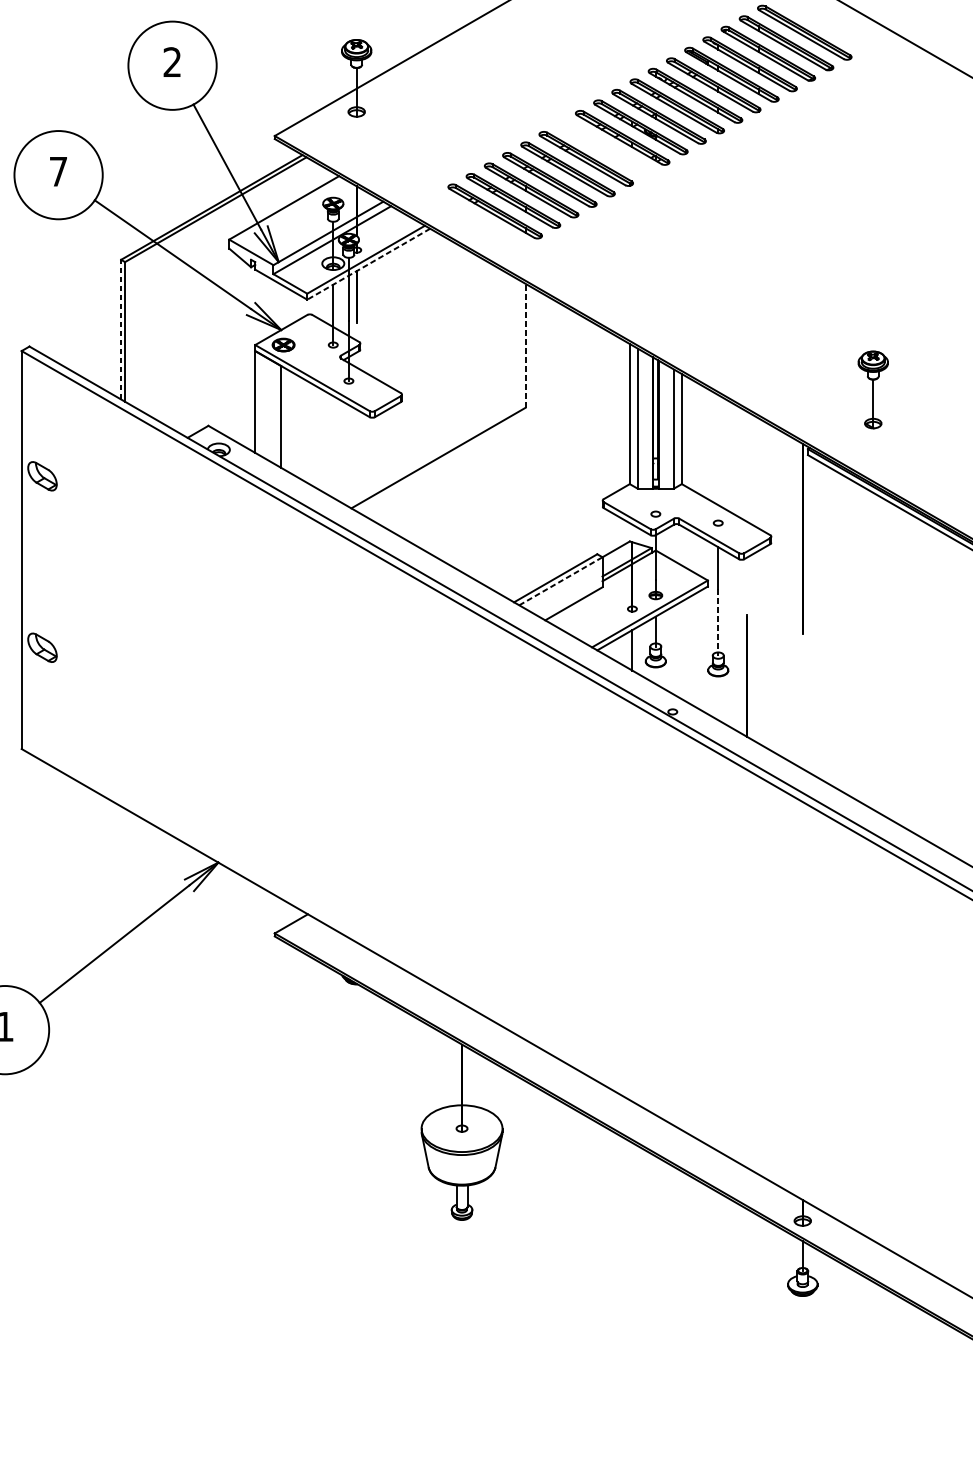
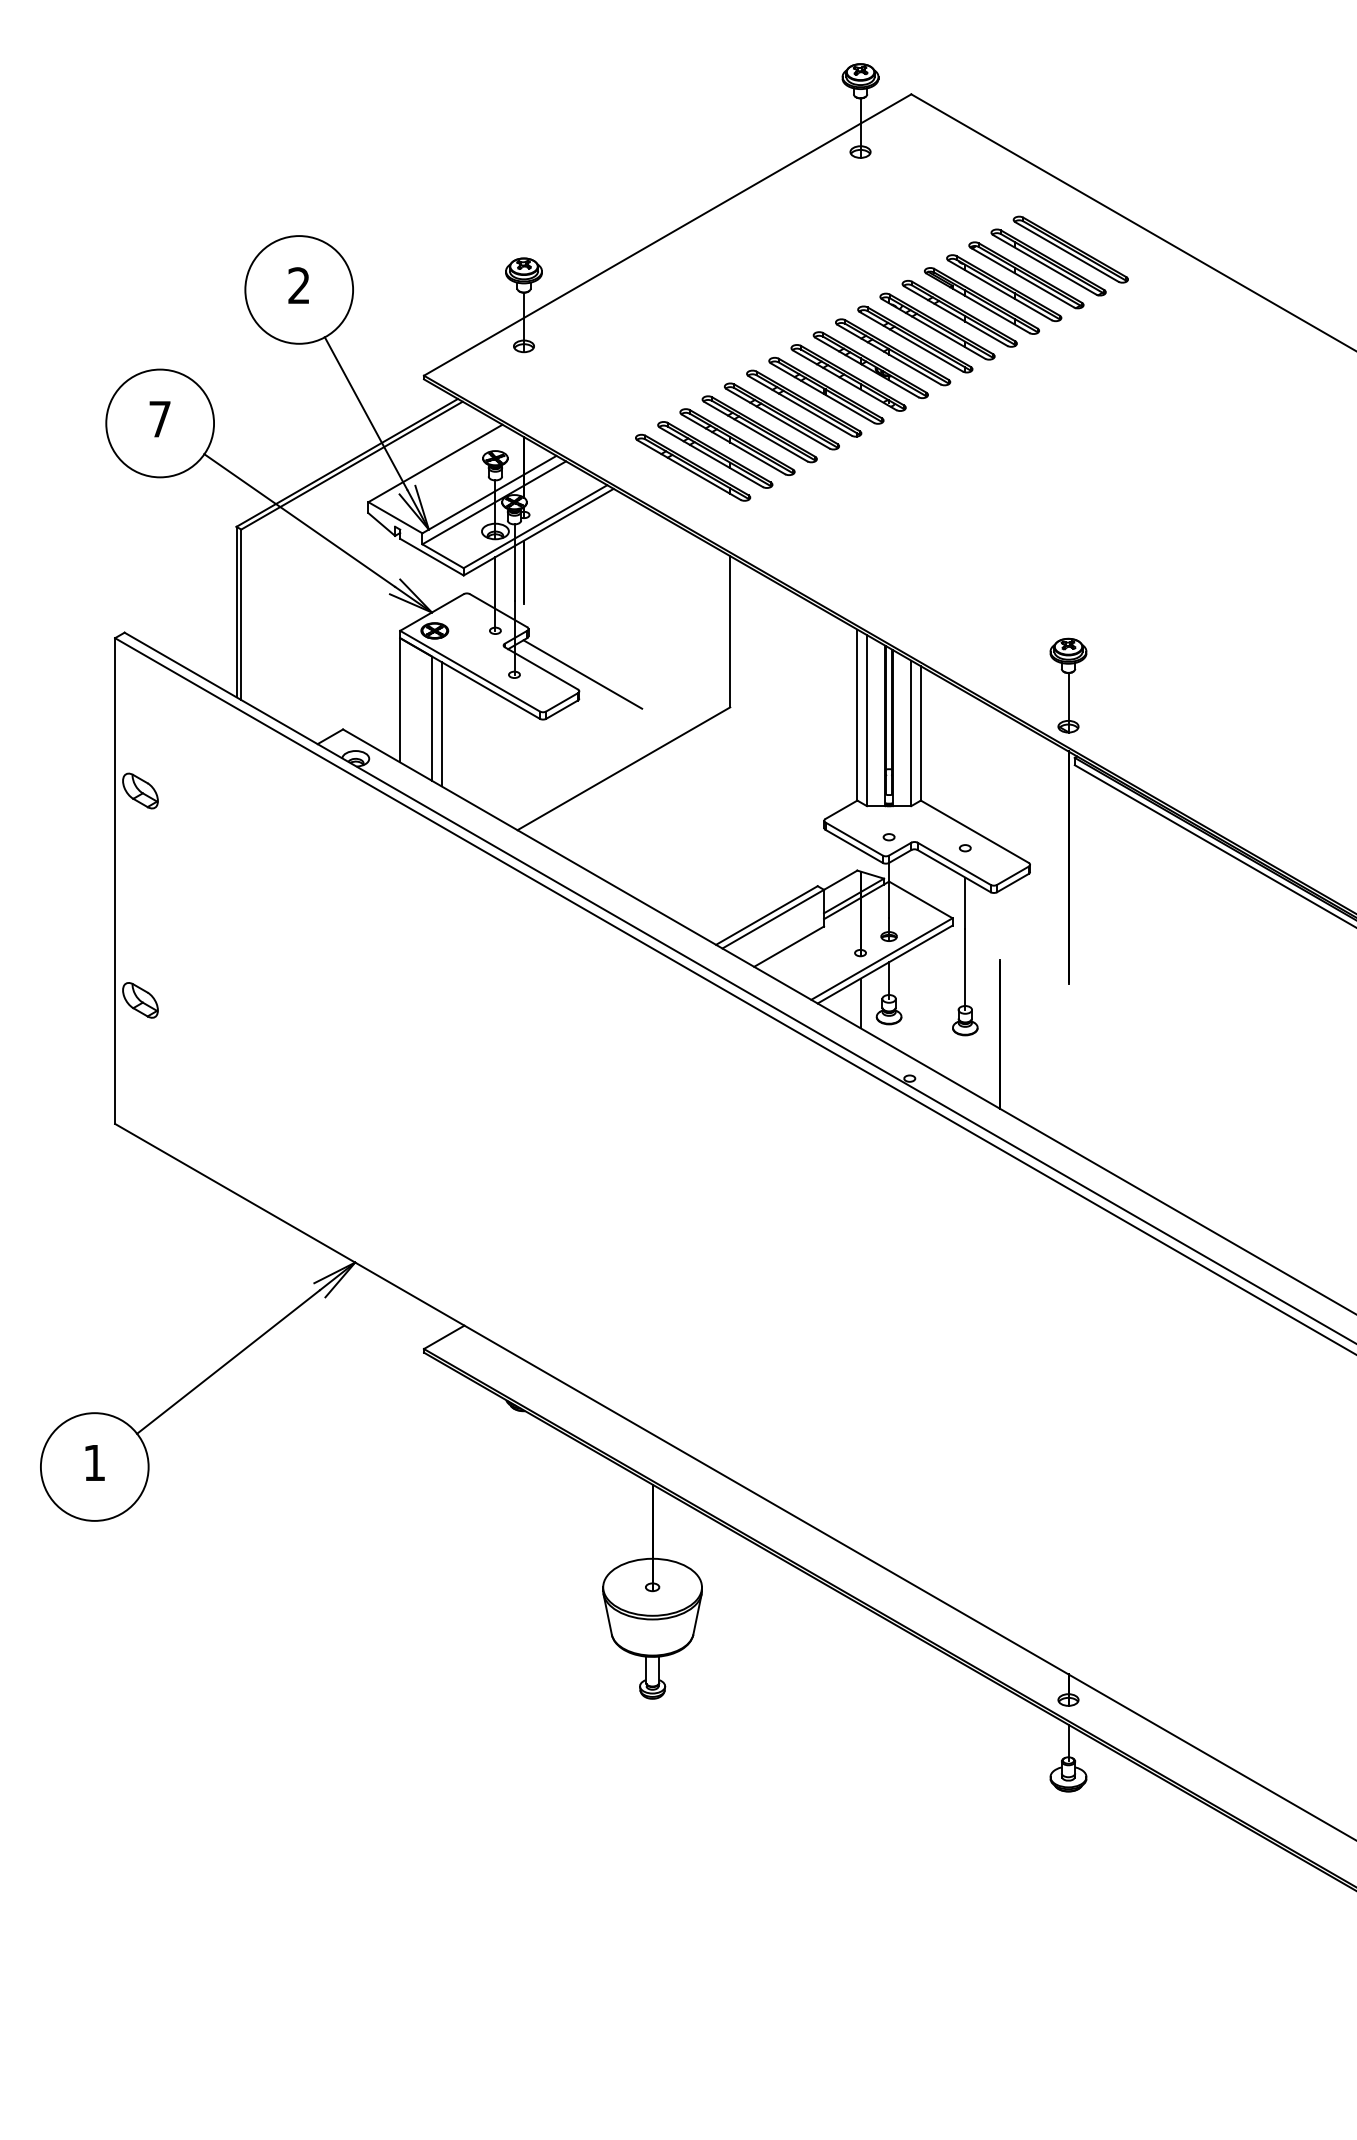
part: (604, 148) -> (826, 390), added
line: (368, 264) -> (538, 532), dashed -> solid
line: (121, 329) -> (236, 611), dashed -> solid
line: (525, 345) -> (730, 631), dashed -> solid
line: (404, 380) -> (582, 674), added
part: (873, 389) -> (1068, 685), moved
line: (289, 421) -> (441, 724), added
line: (561, 581) -> (773, 919), dashed -> solid
line: (718, 622) -> (965, 969), dashed -> solid

